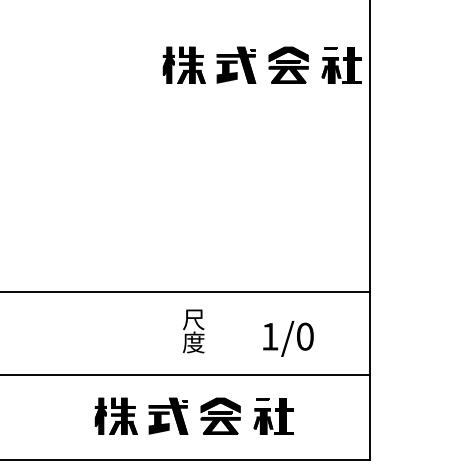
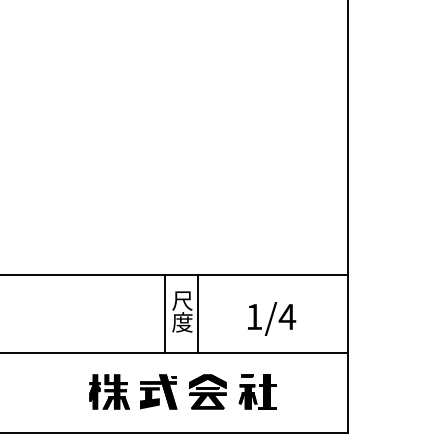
part: (268, 62) -> (252, 58), removed
line: (175, 333) -> (165, 313), added
line: (210, 333) -> (198, 313), added
text: (304, 336) -> (286, 316), 1/0 -> 1/4

